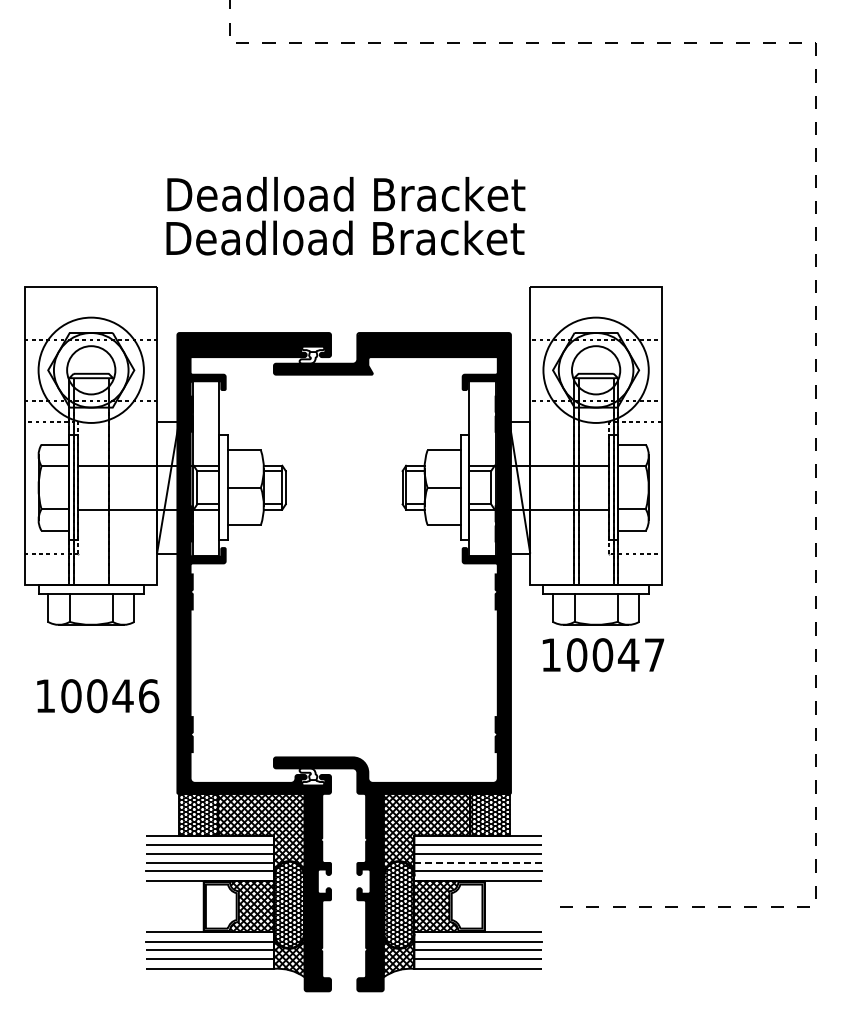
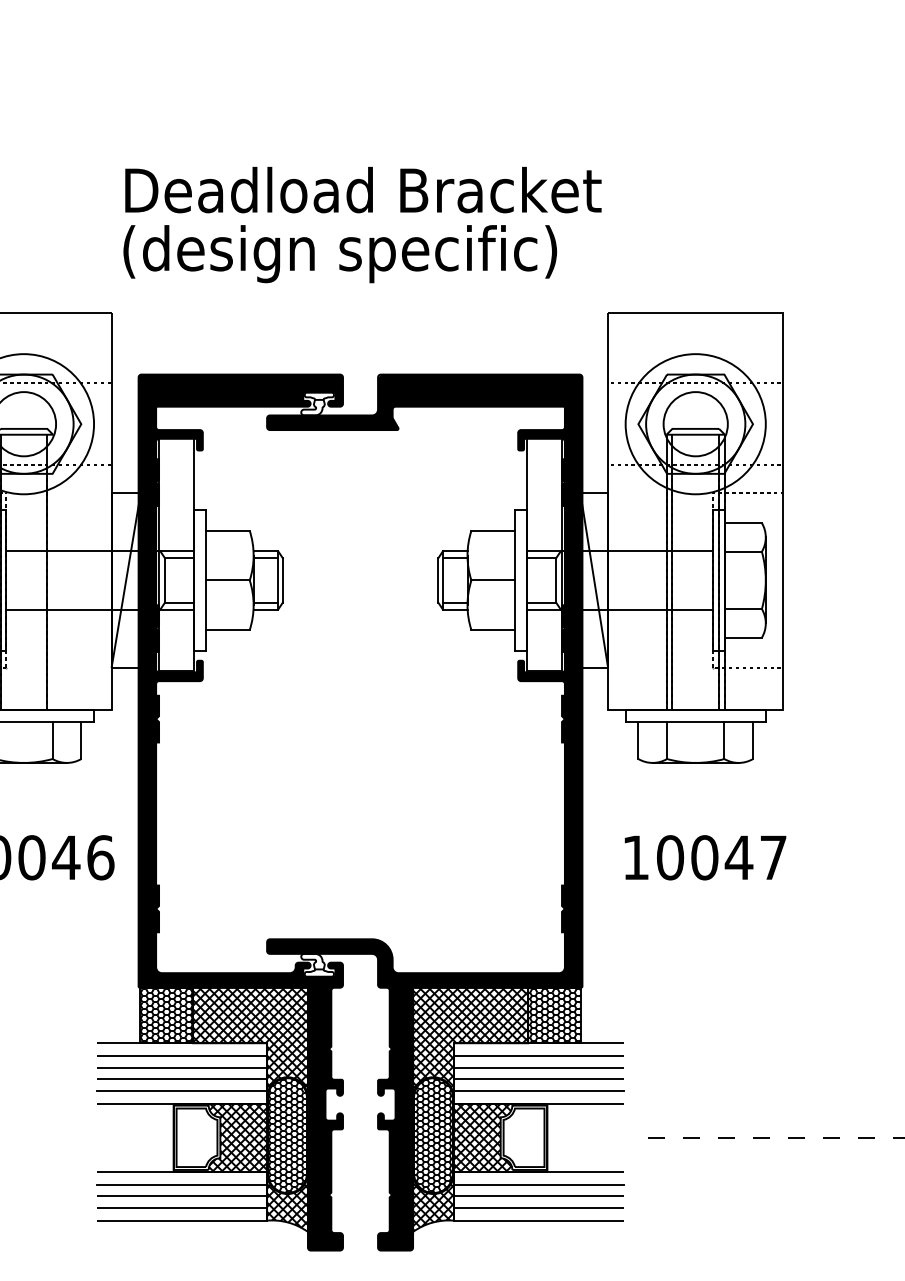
text: (345, 242) -> (362, 254), Deadload Bracket -> (design specific)
text: (603, 655) -> (705, 858), moved
line: (478, 862) -> (539, 1079), dashed -> solid

